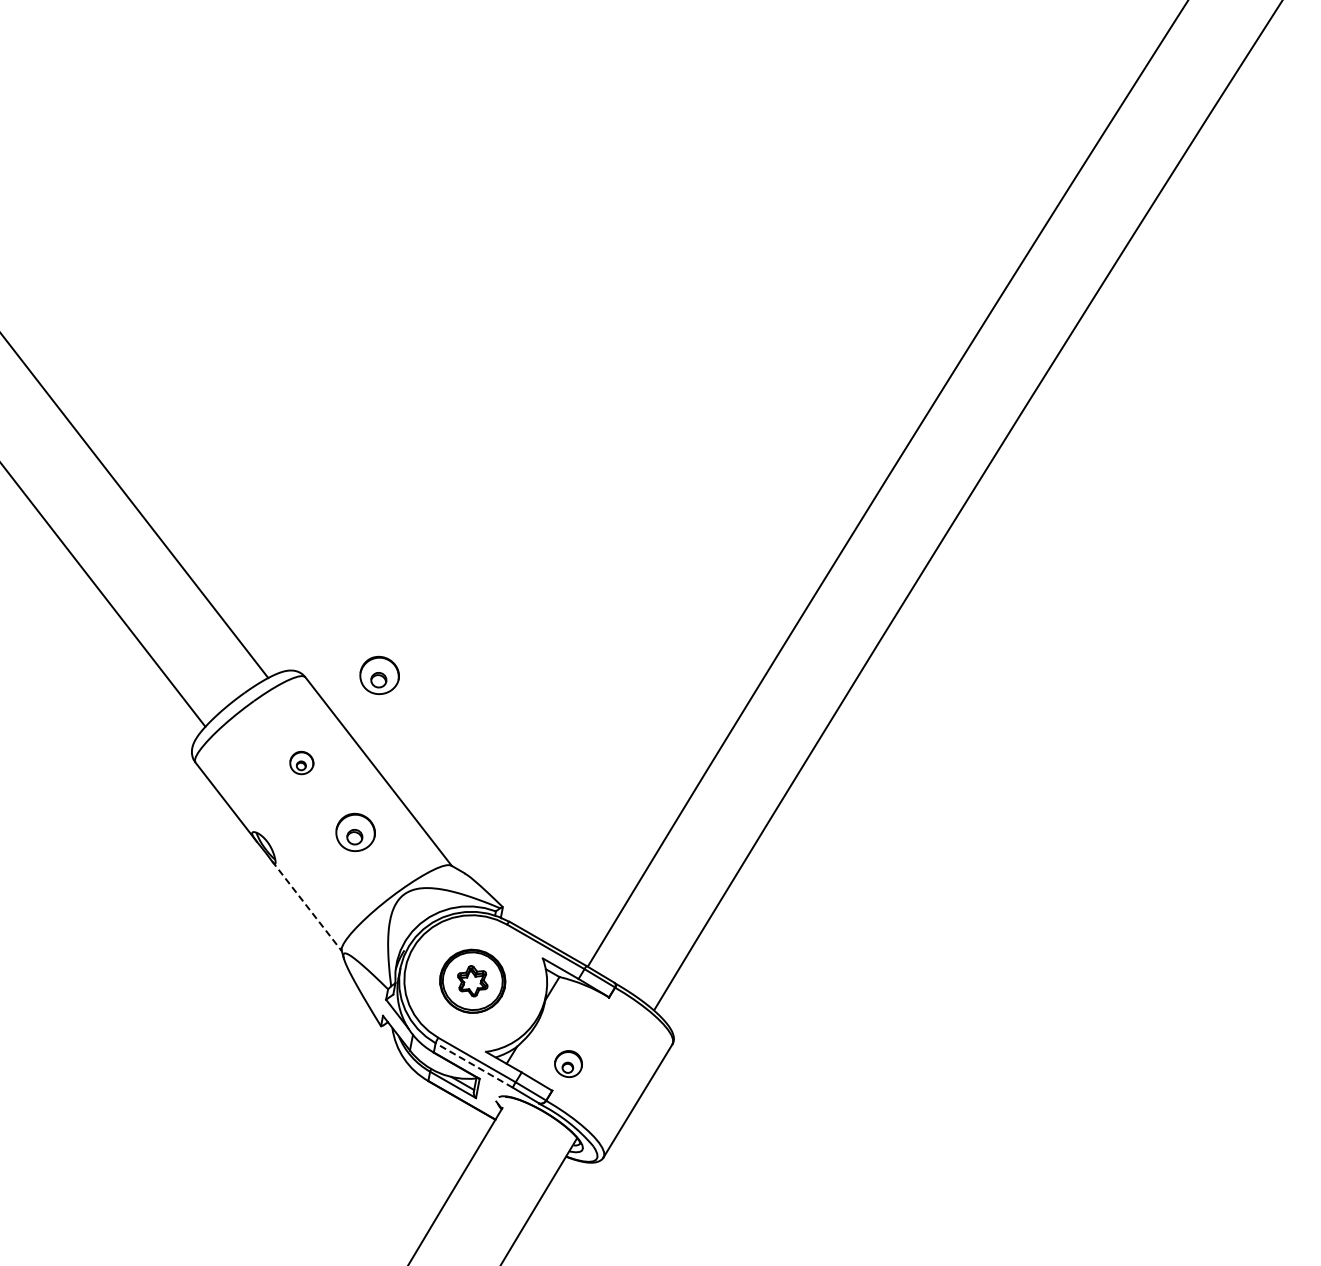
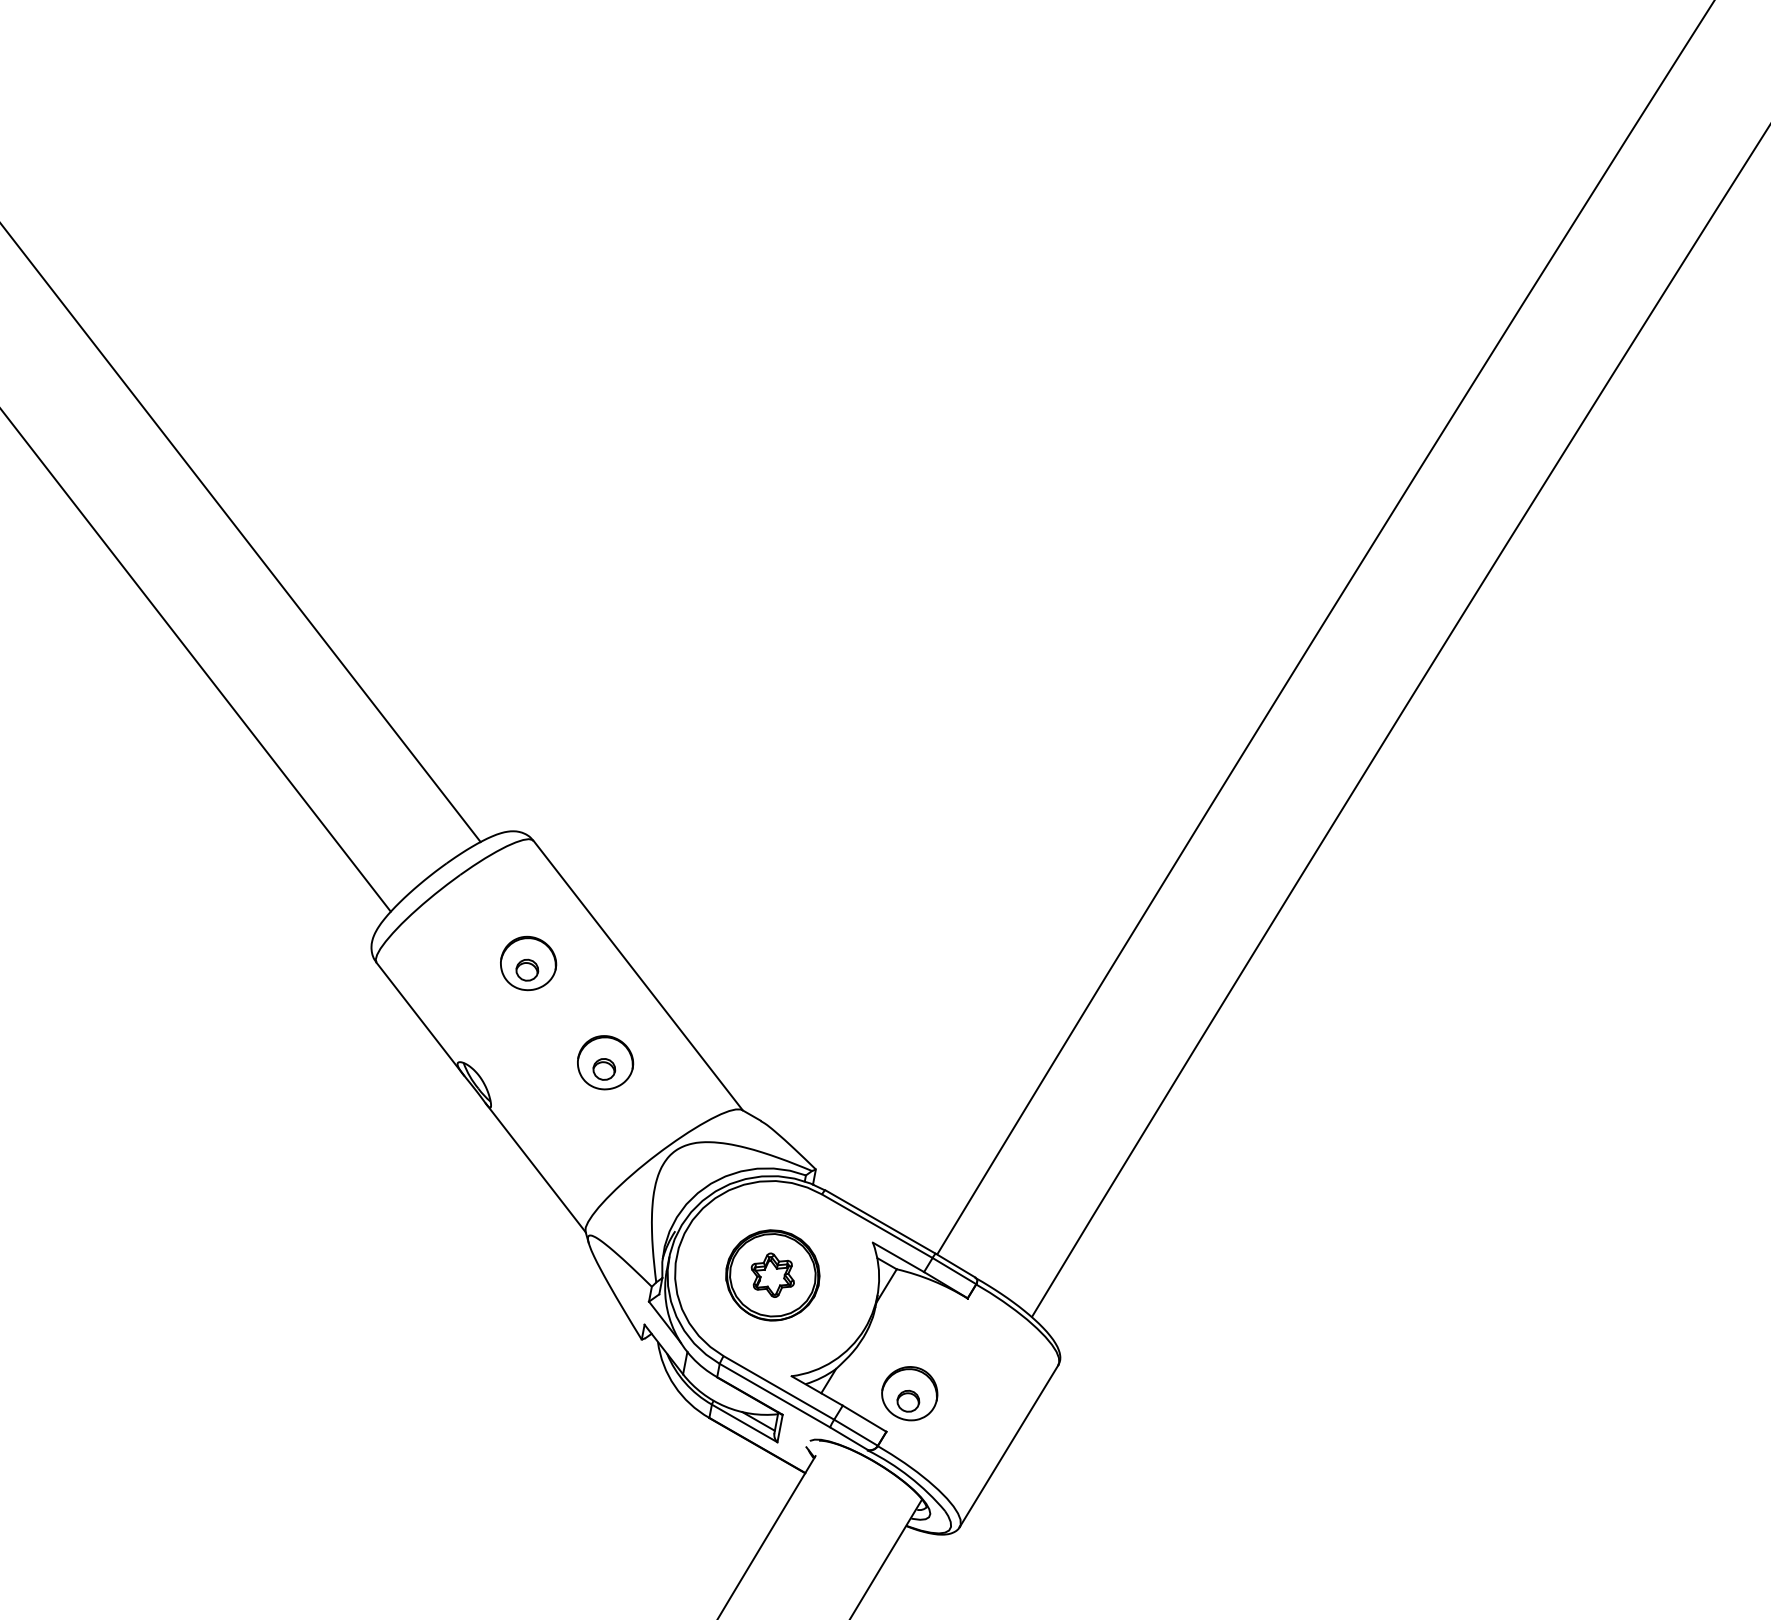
part: (379, 674) -> (639, 836), removed
part: (301, 762) -> (528, 962), size x1.67
line: (307, 906) -> (536, 1168), dashed -> solid
part: (568, 1063) -> (909, 1392), size x1.43
line: (474, 1065) -> (775, 1395), dashed -> solid

